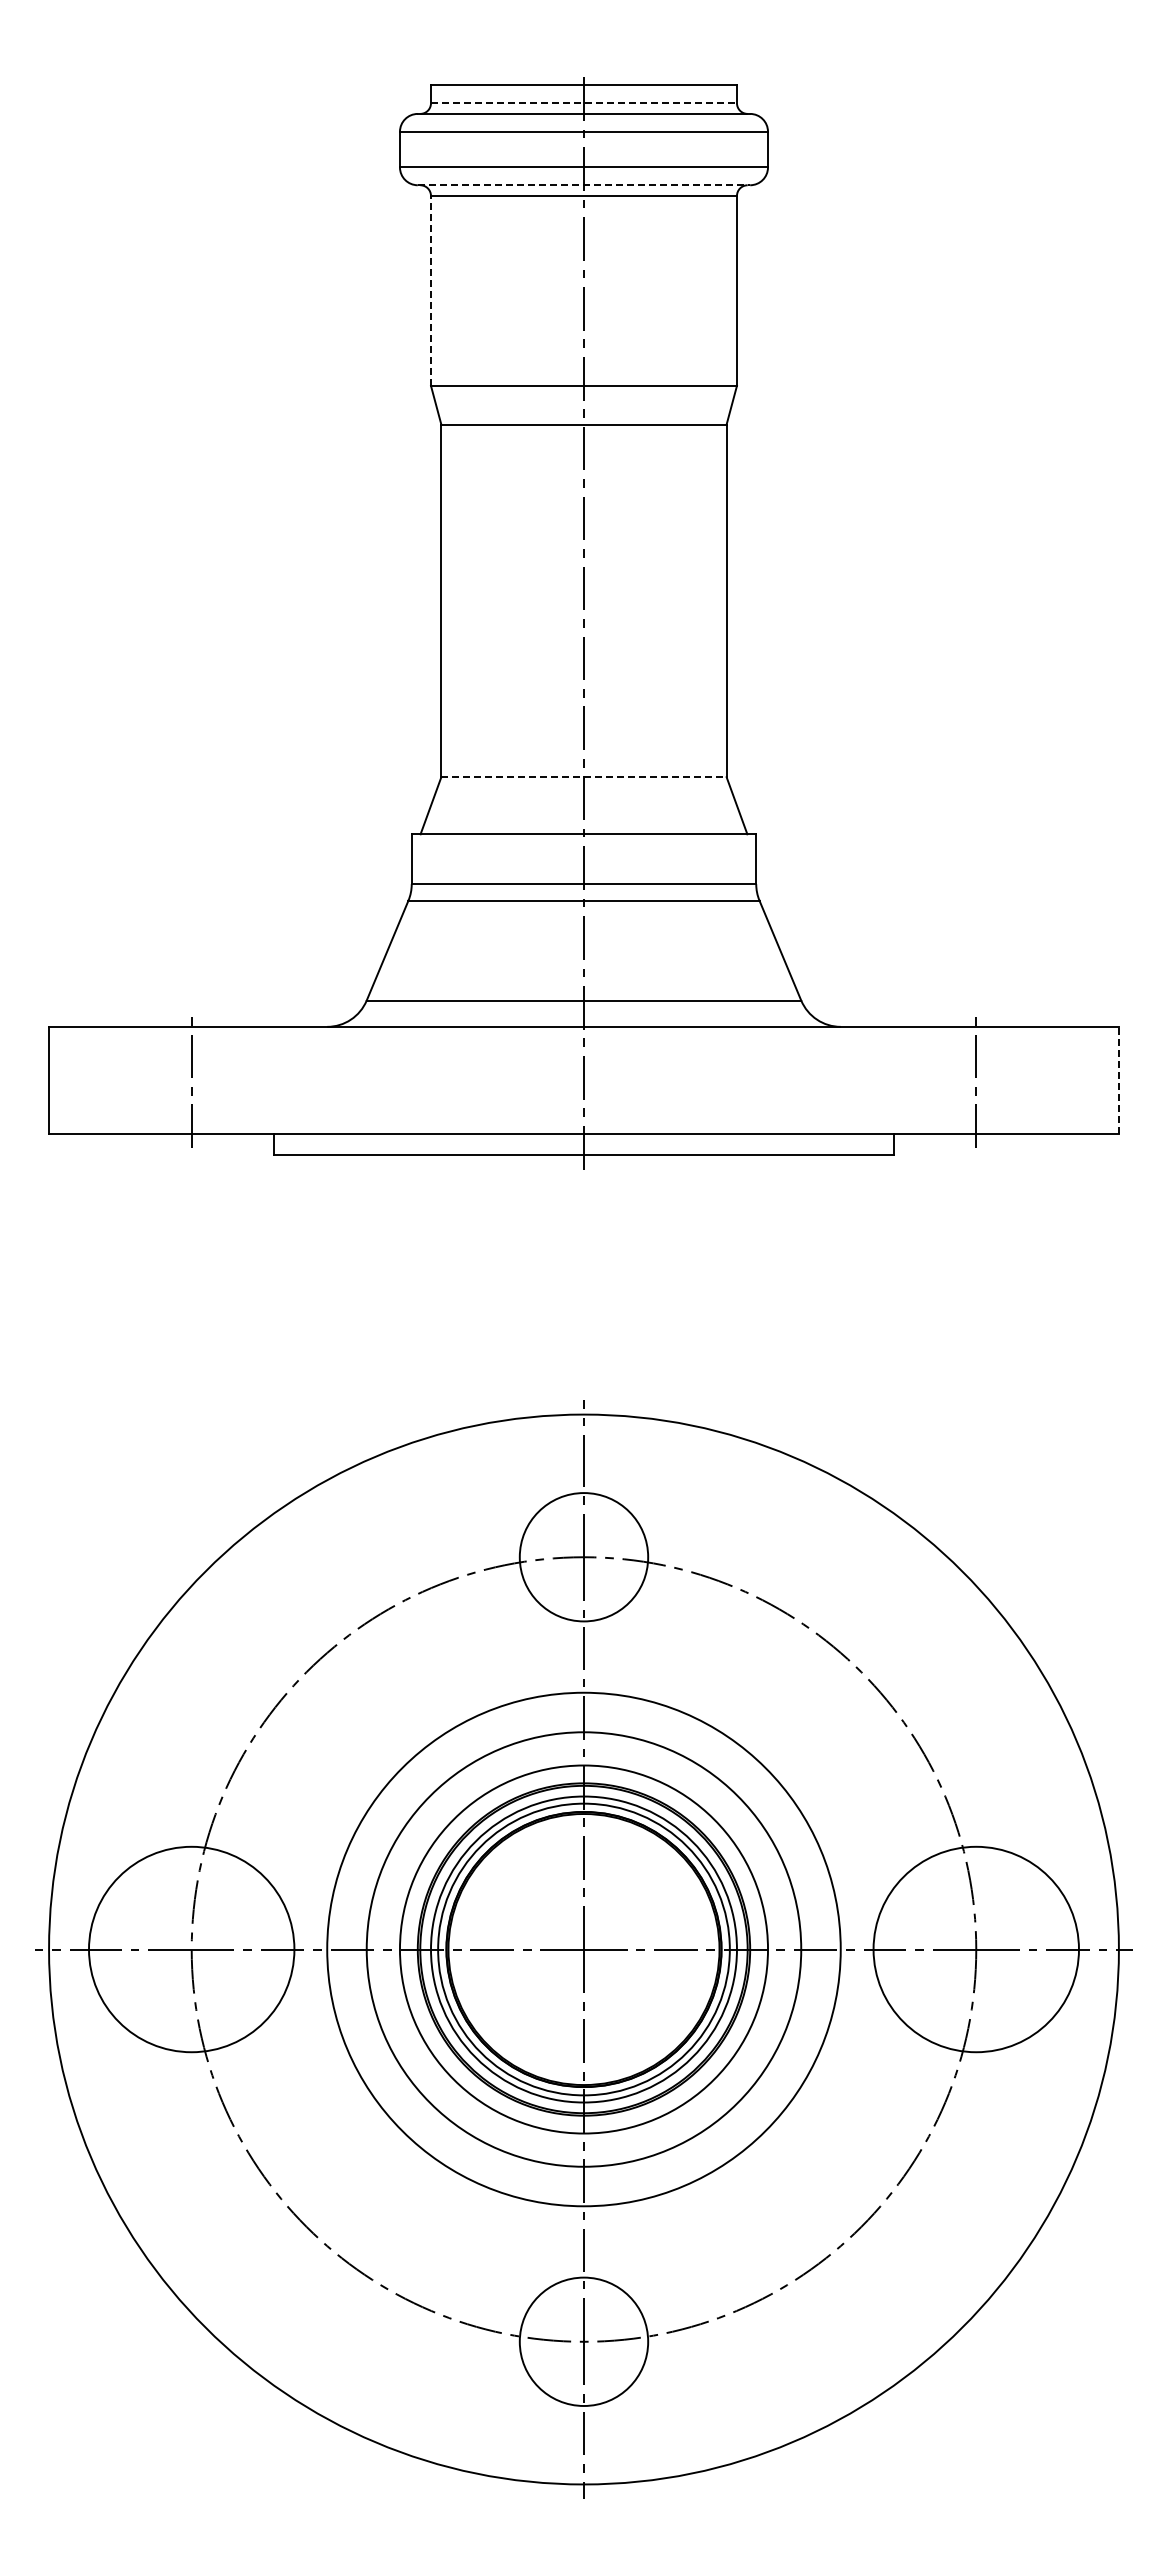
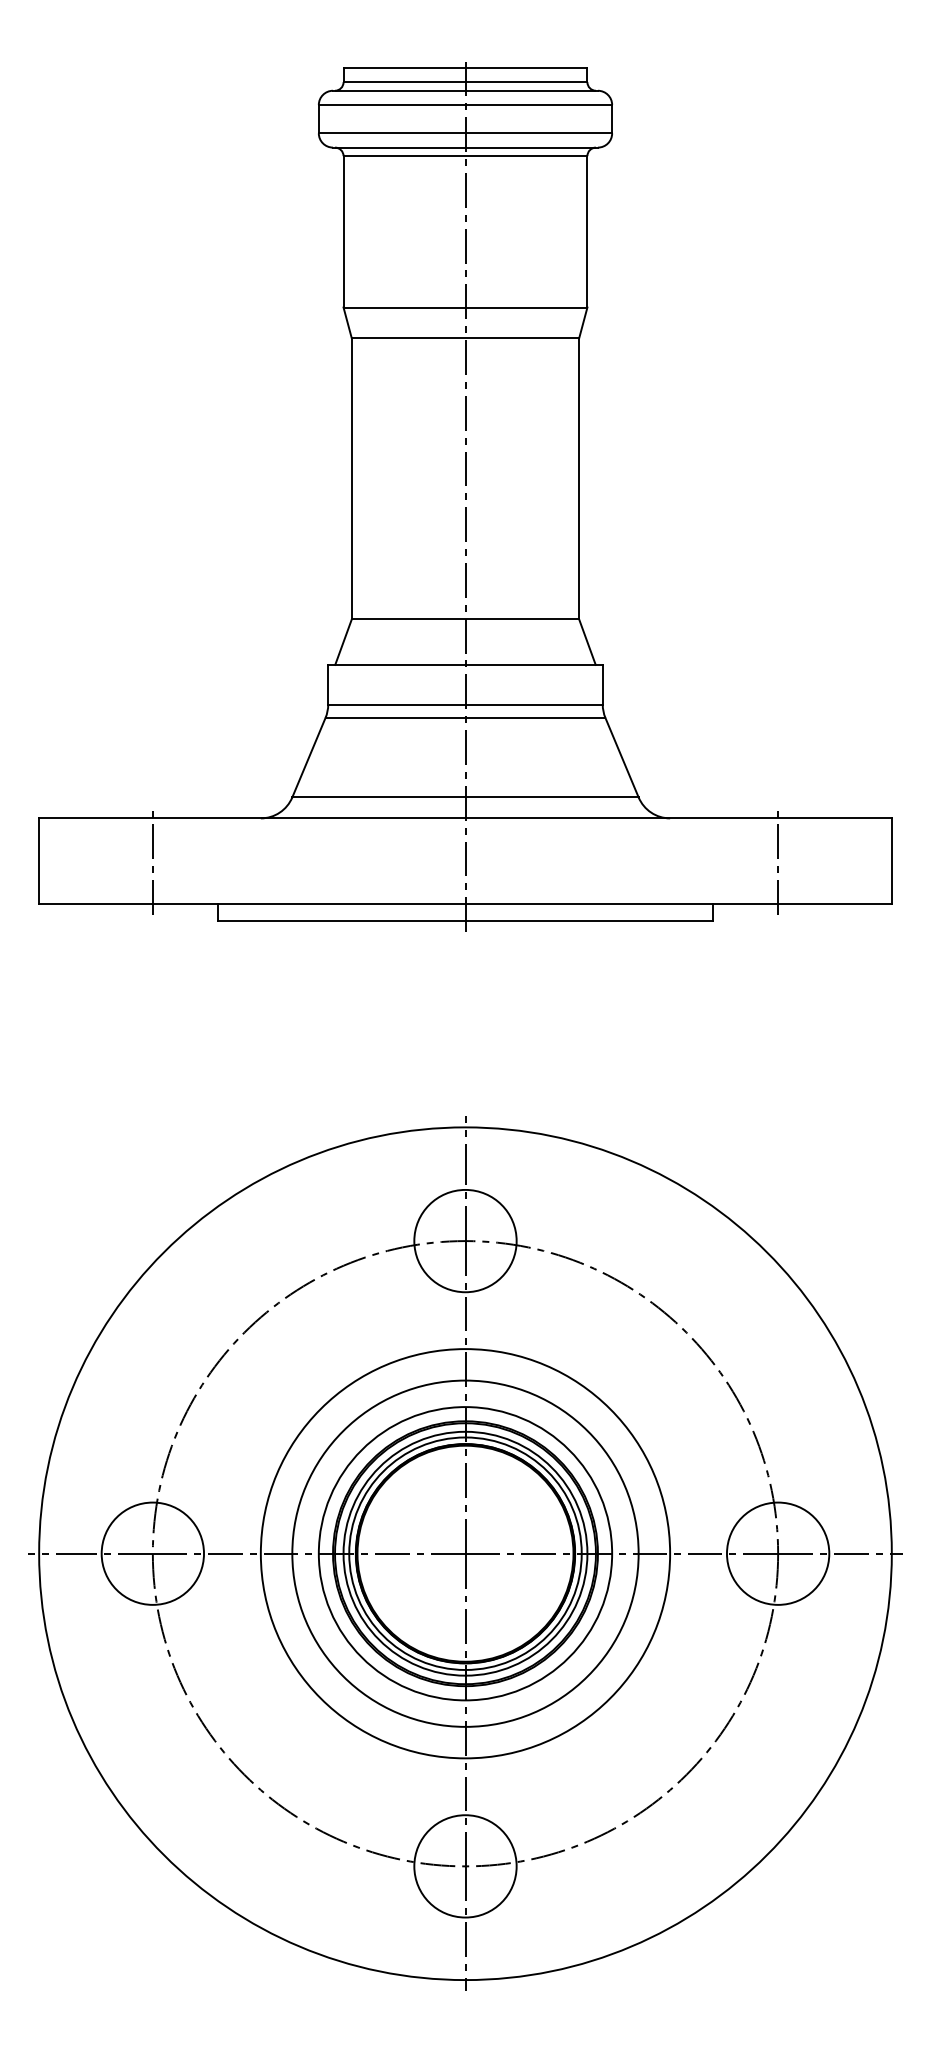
line: (583, 103) -> (465, 82), dashed -> solid
line: (584, 185) -> (465, 147), dashed -> solid
line: (431, 290) -> (343, 231), dashed -> solid
line: (583, 777) -> (465, 619), dashed -> solid
line: (1118, 1079) -> (891, 860), dashed -> solid
circle: (191, 1949) -> (152, 1553), size x0.62
circle: (976, 1949) -> (778, 1553), size x0.62

